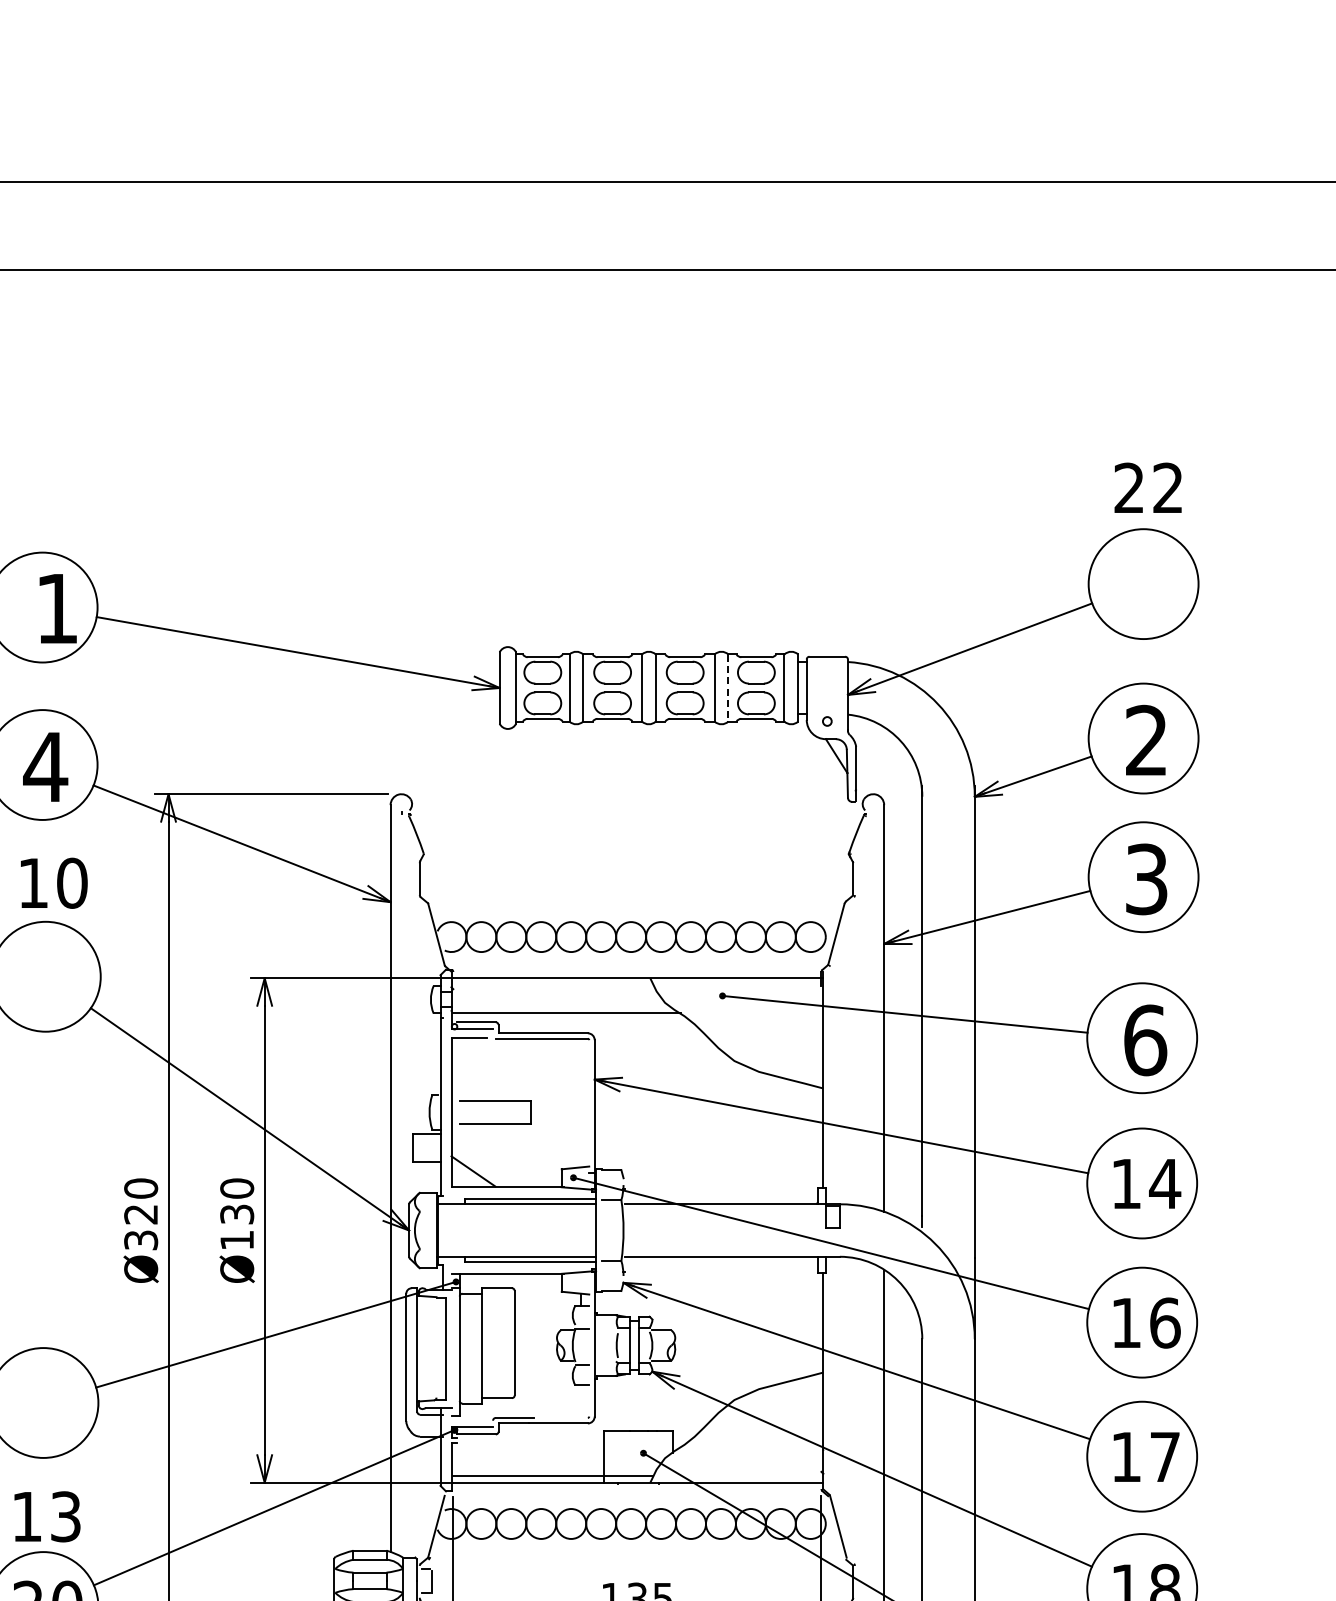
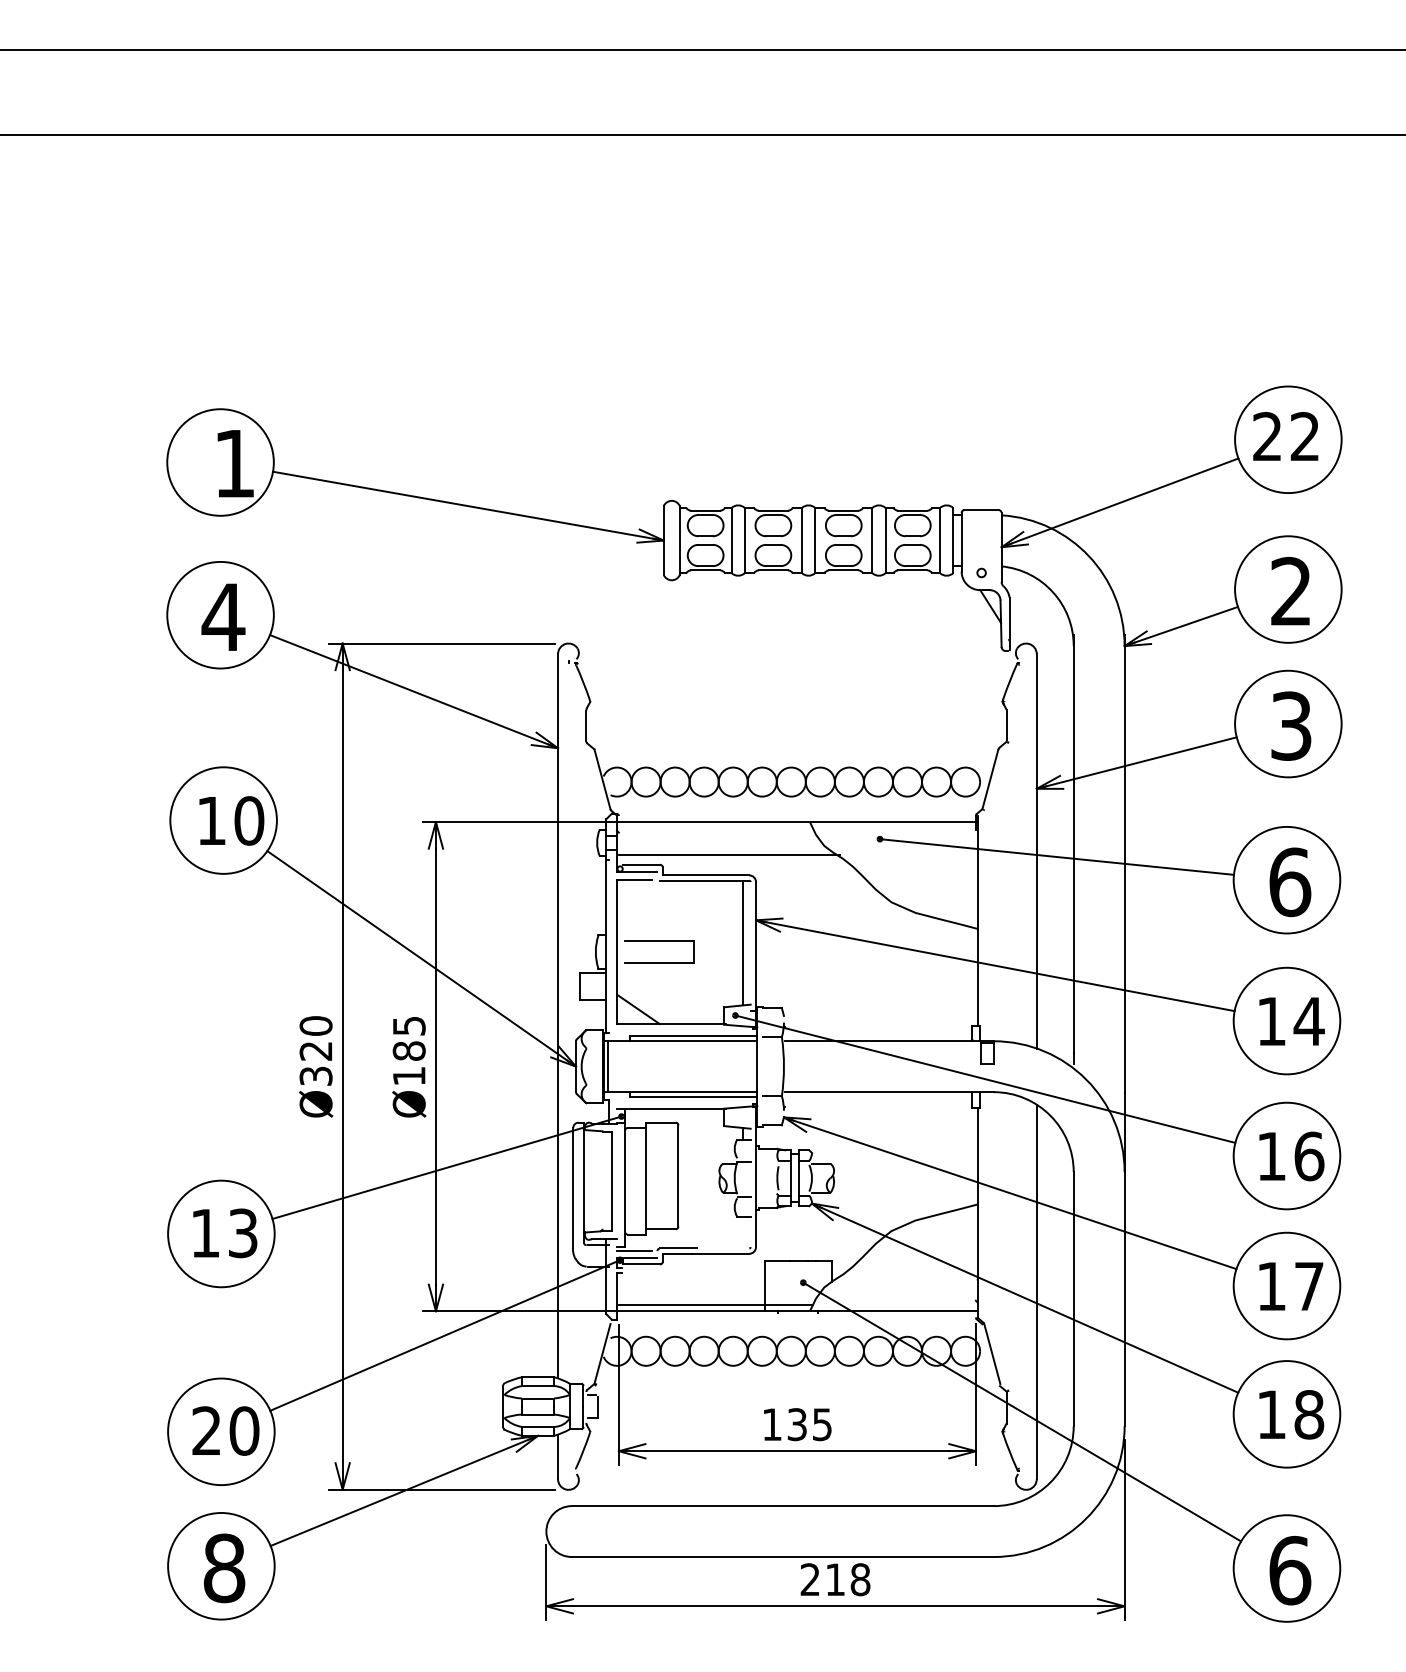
text: (1147, 487) -> (1285, 436), moved
line: (728, 687) -> (885, 540), dashed -> solid
text: (53, 882) -> (231, 820), moved
line: (580, 1102) -> (742, 942), added
text: (236, 1201) -> (408, 1038), Ø130 -> Ø185
line: (441, 1230) -> (607, 1066), added
line: (469, 1421) -> (634, 1251), added
text: (47, 1516) -> (225, 1233), moved

